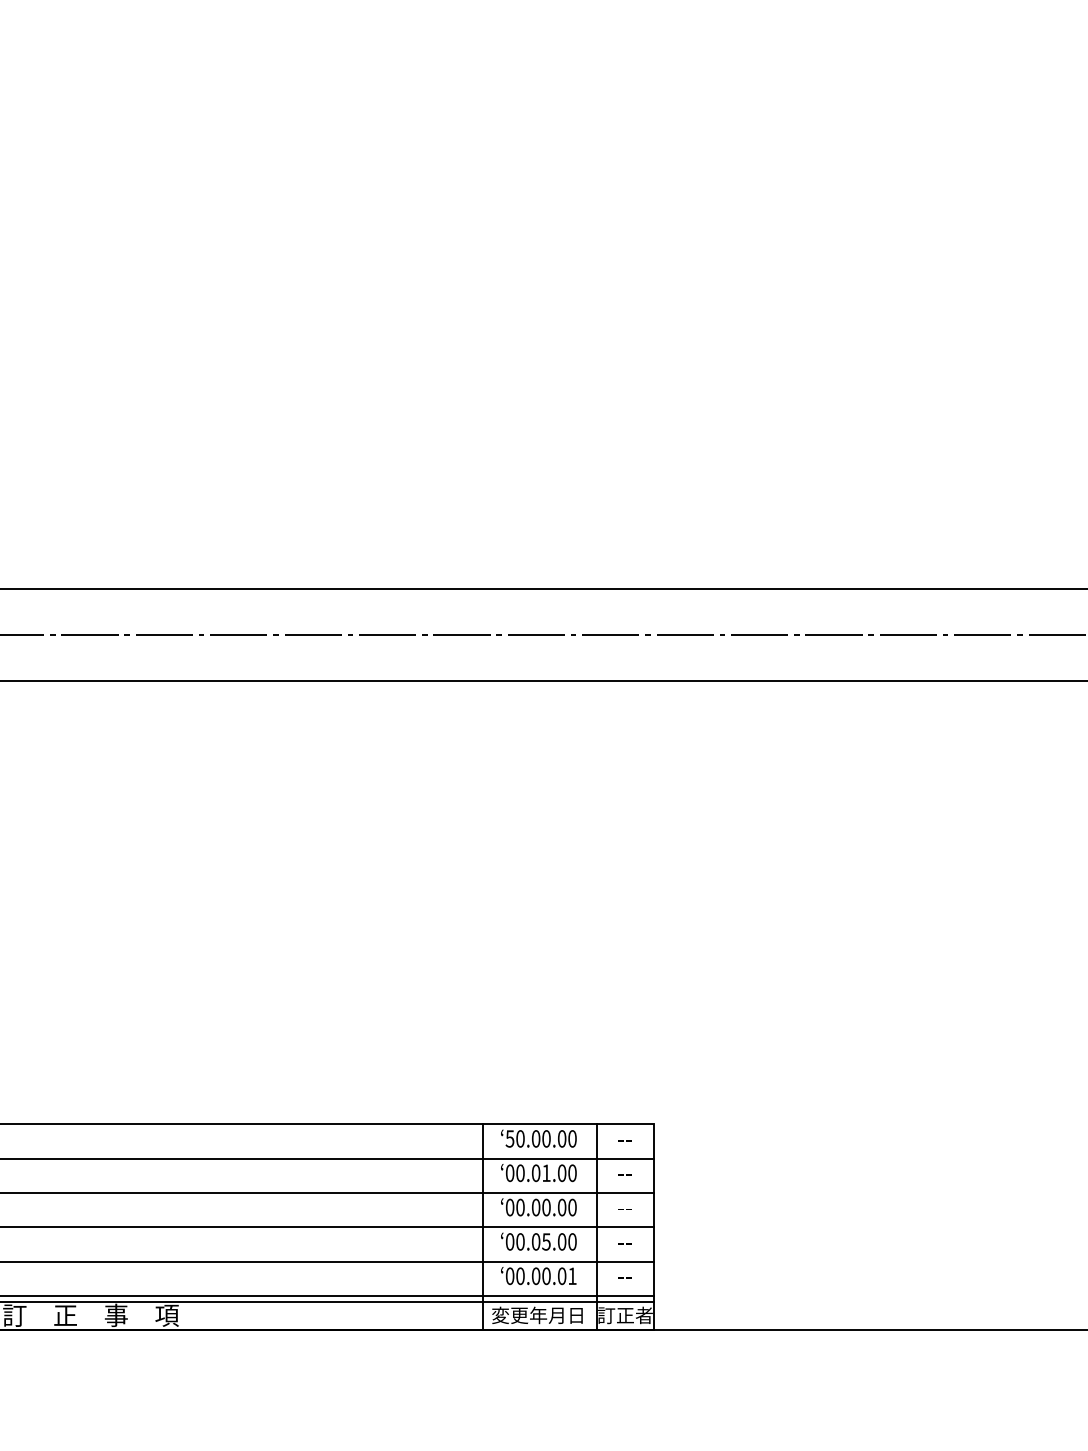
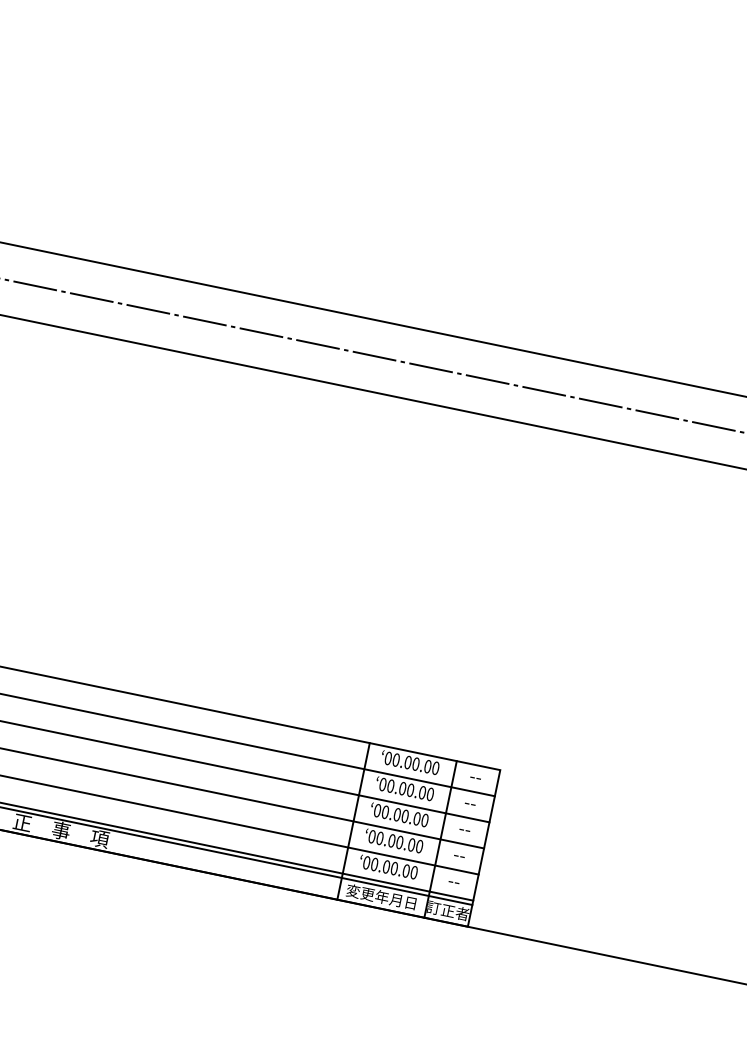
text: (509, 1138) -> (387, 758), 50.00.00 -> 00.00.00
text: (546, 1173) -> (410, 790), 00.01.00 -> 00.00.00
text: (546, 1241) -> (399, 842), 00.05.00 -> 00.00.00
text: (572, 1276) -> (414, 872), 00.00.01 -> 00.00.00

